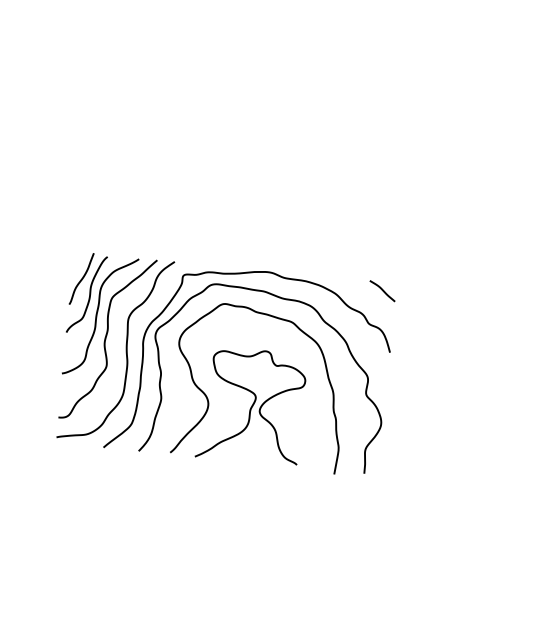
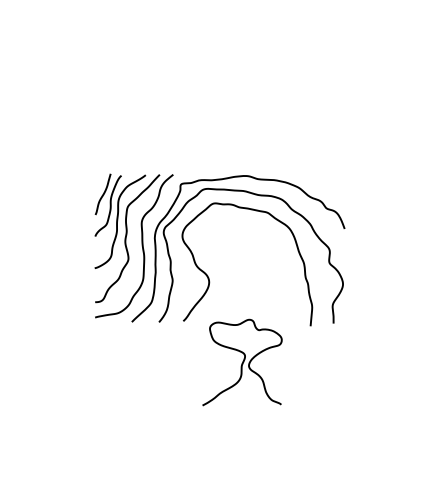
line: (382, 291) -> (334, 182), removed
curve: (251, 405) -> (242, 362), moved

